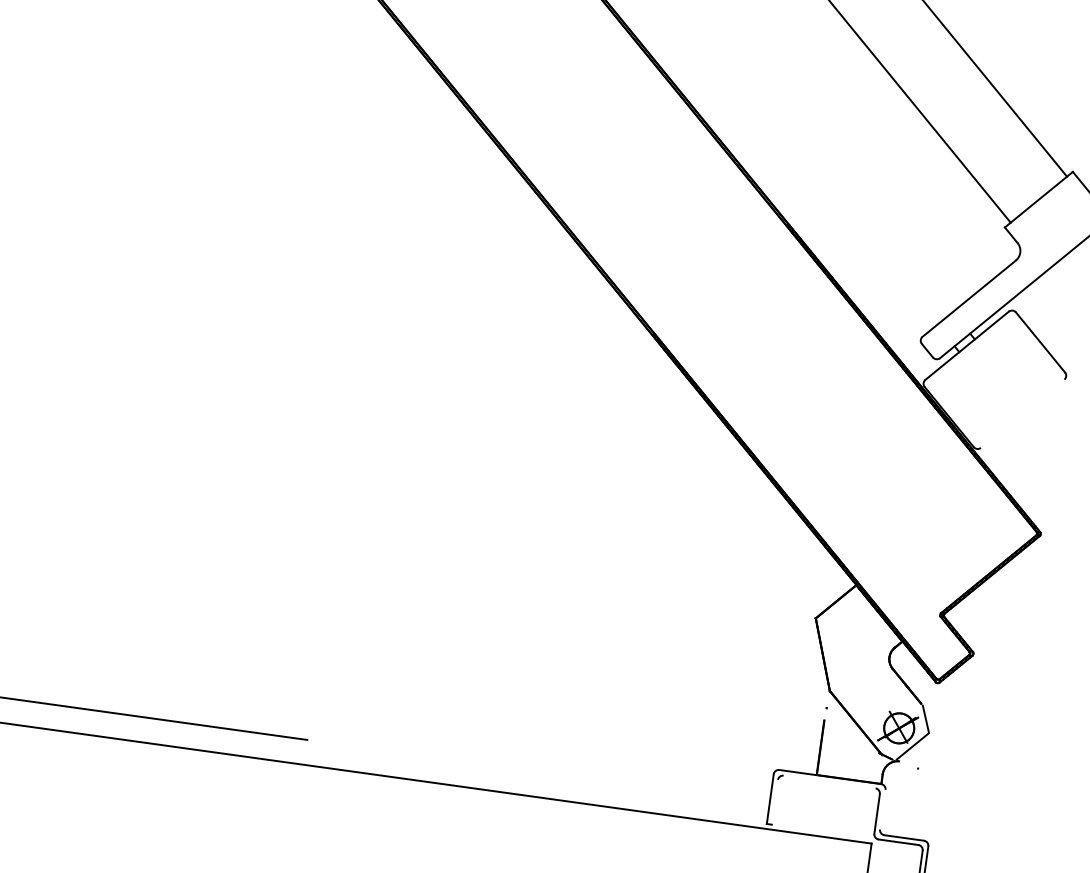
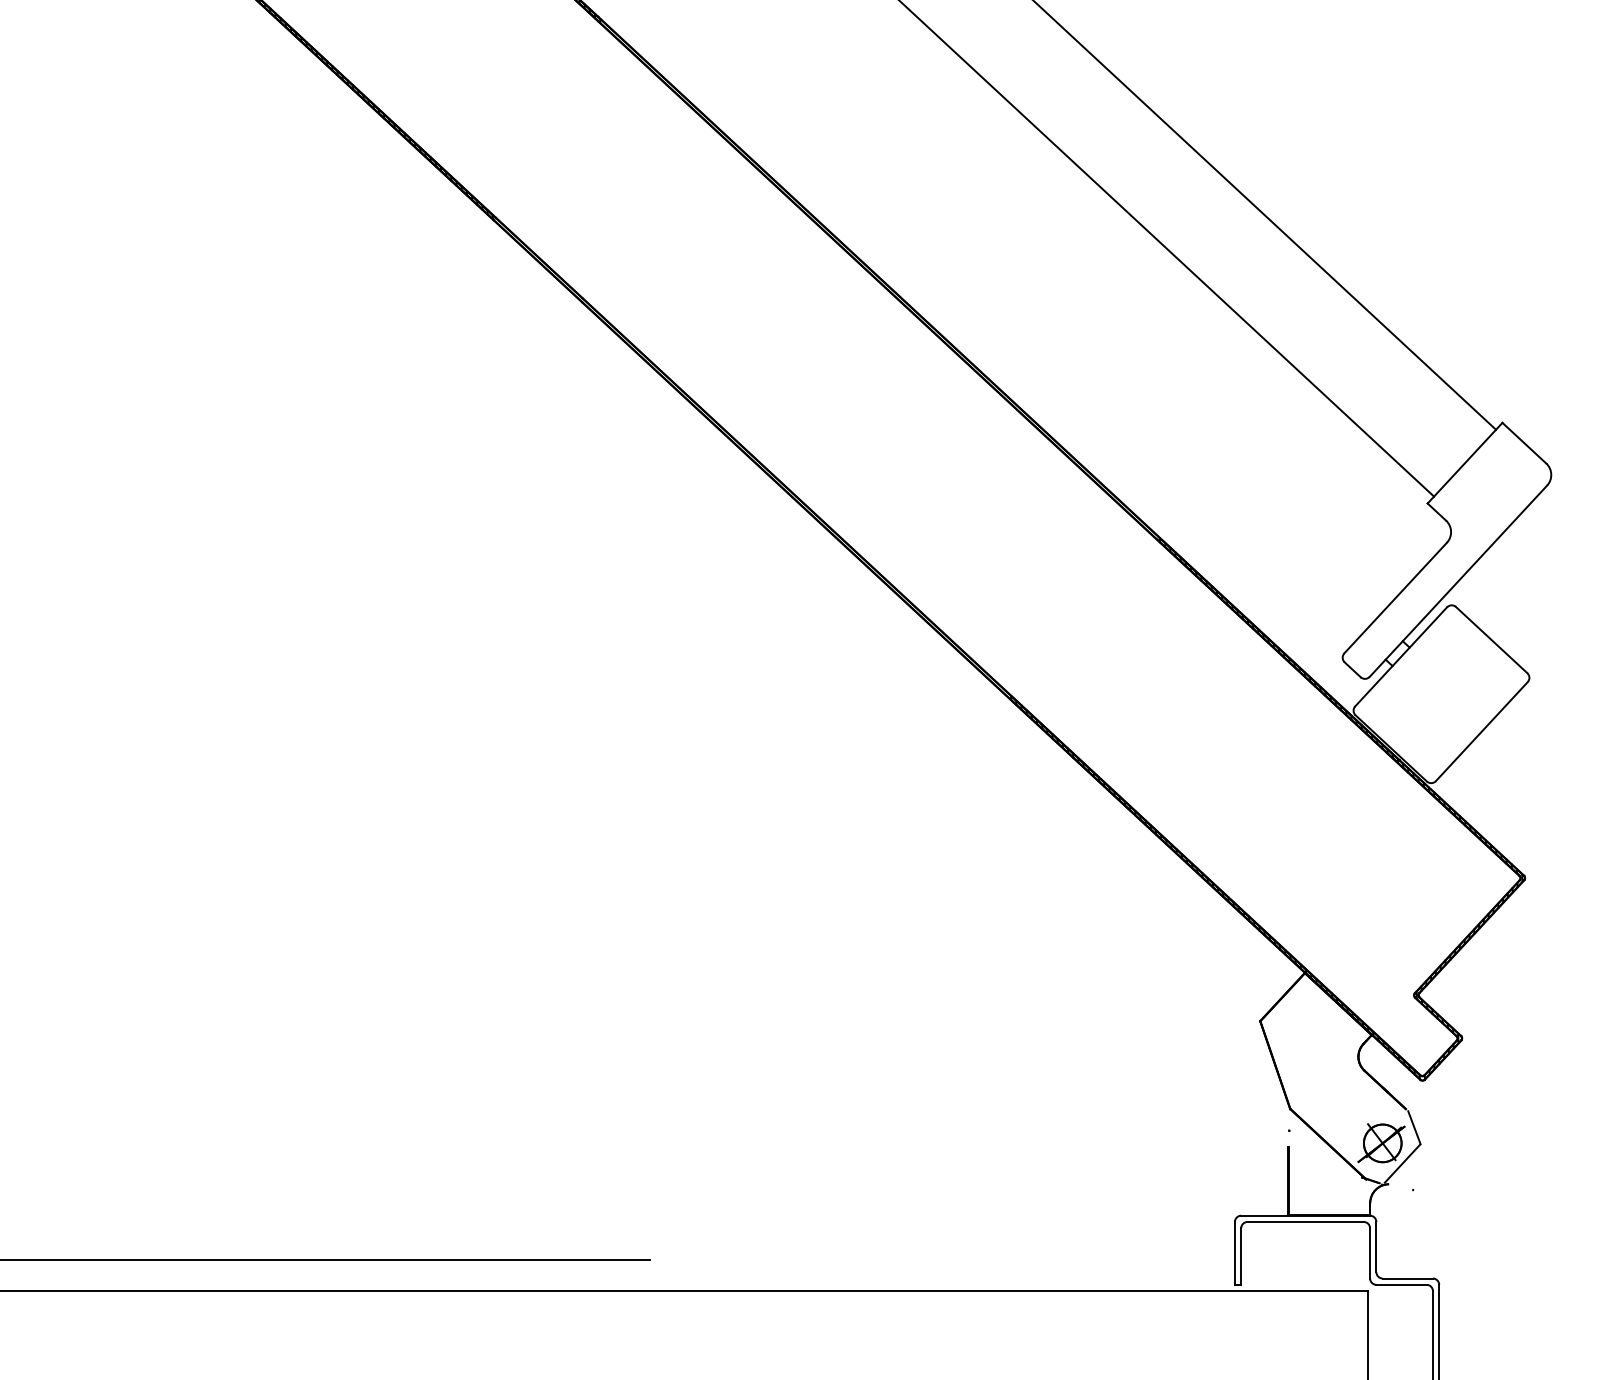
line: (1022, 413) -> (1481, 731), added
line: (829, 781) -> (1305, 1221), added
line: (775, 802) -> (1241, 1256), added
line: (882, 809) -> (1376, 1246), added

